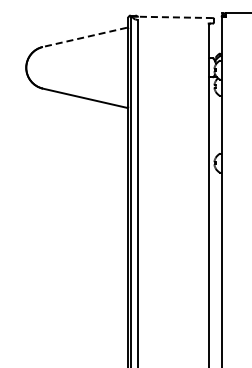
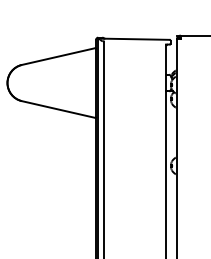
line: (175, 17) -> (137, 39), dashed -> solid
line: (84, 37) -> (58, 56), dashed -> solid

